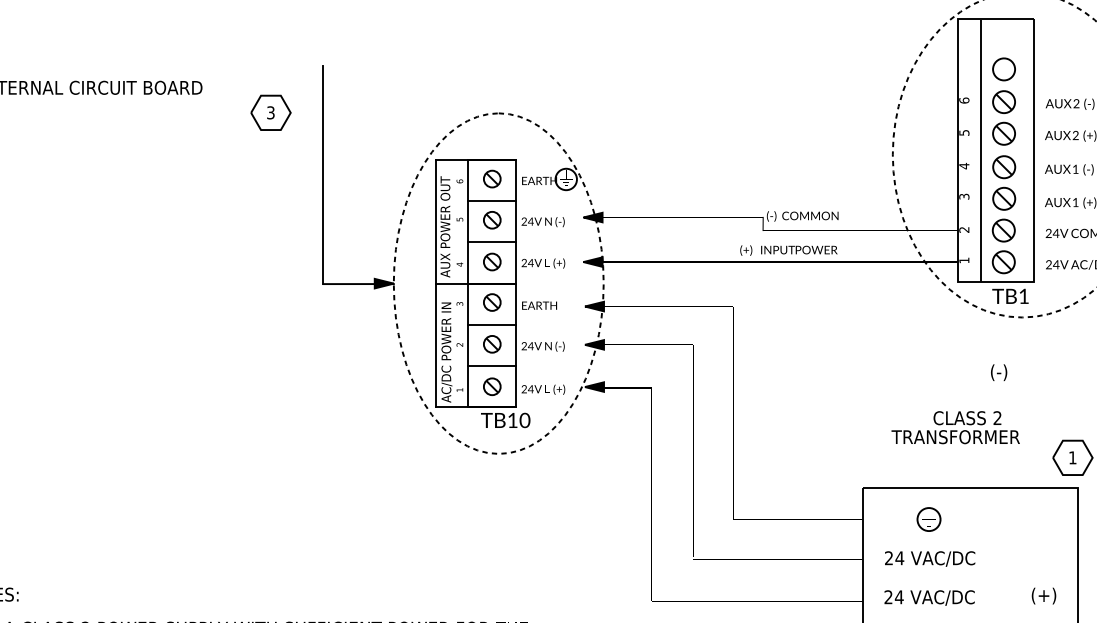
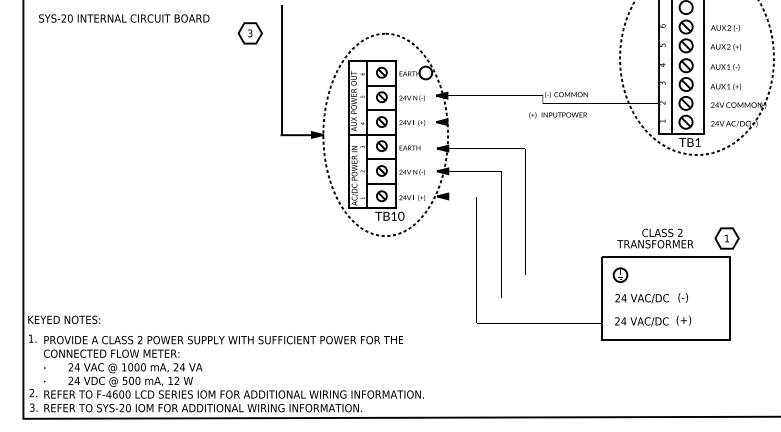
text: (997, 372) -> (682, 297), moved
text: (955, 427) -> (655, 238), moved
part: (928, 518) -> (620, 274), moved
text: (1043, 595) -> (683, 320), moved

